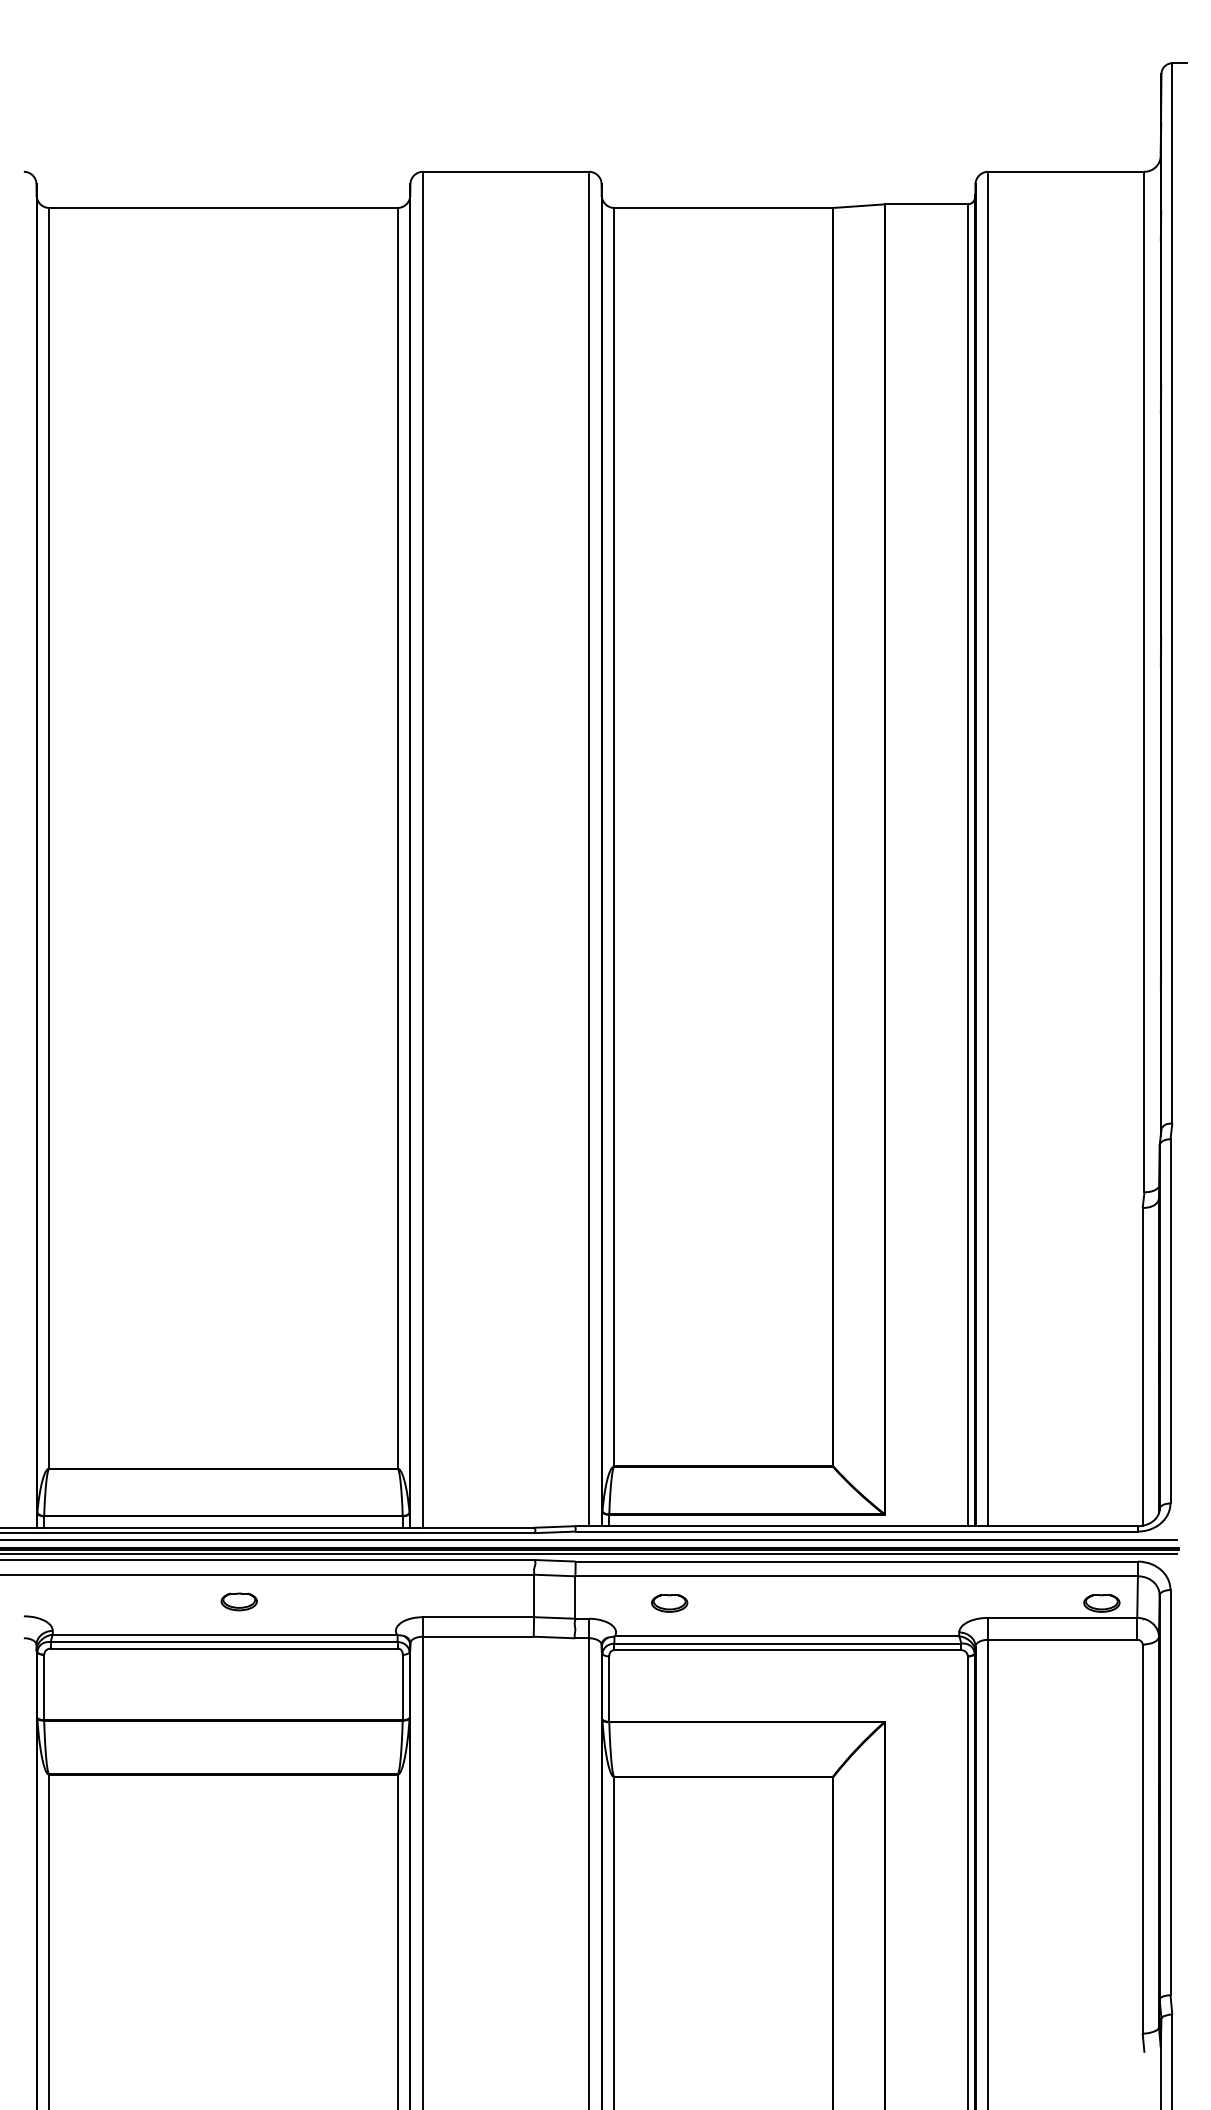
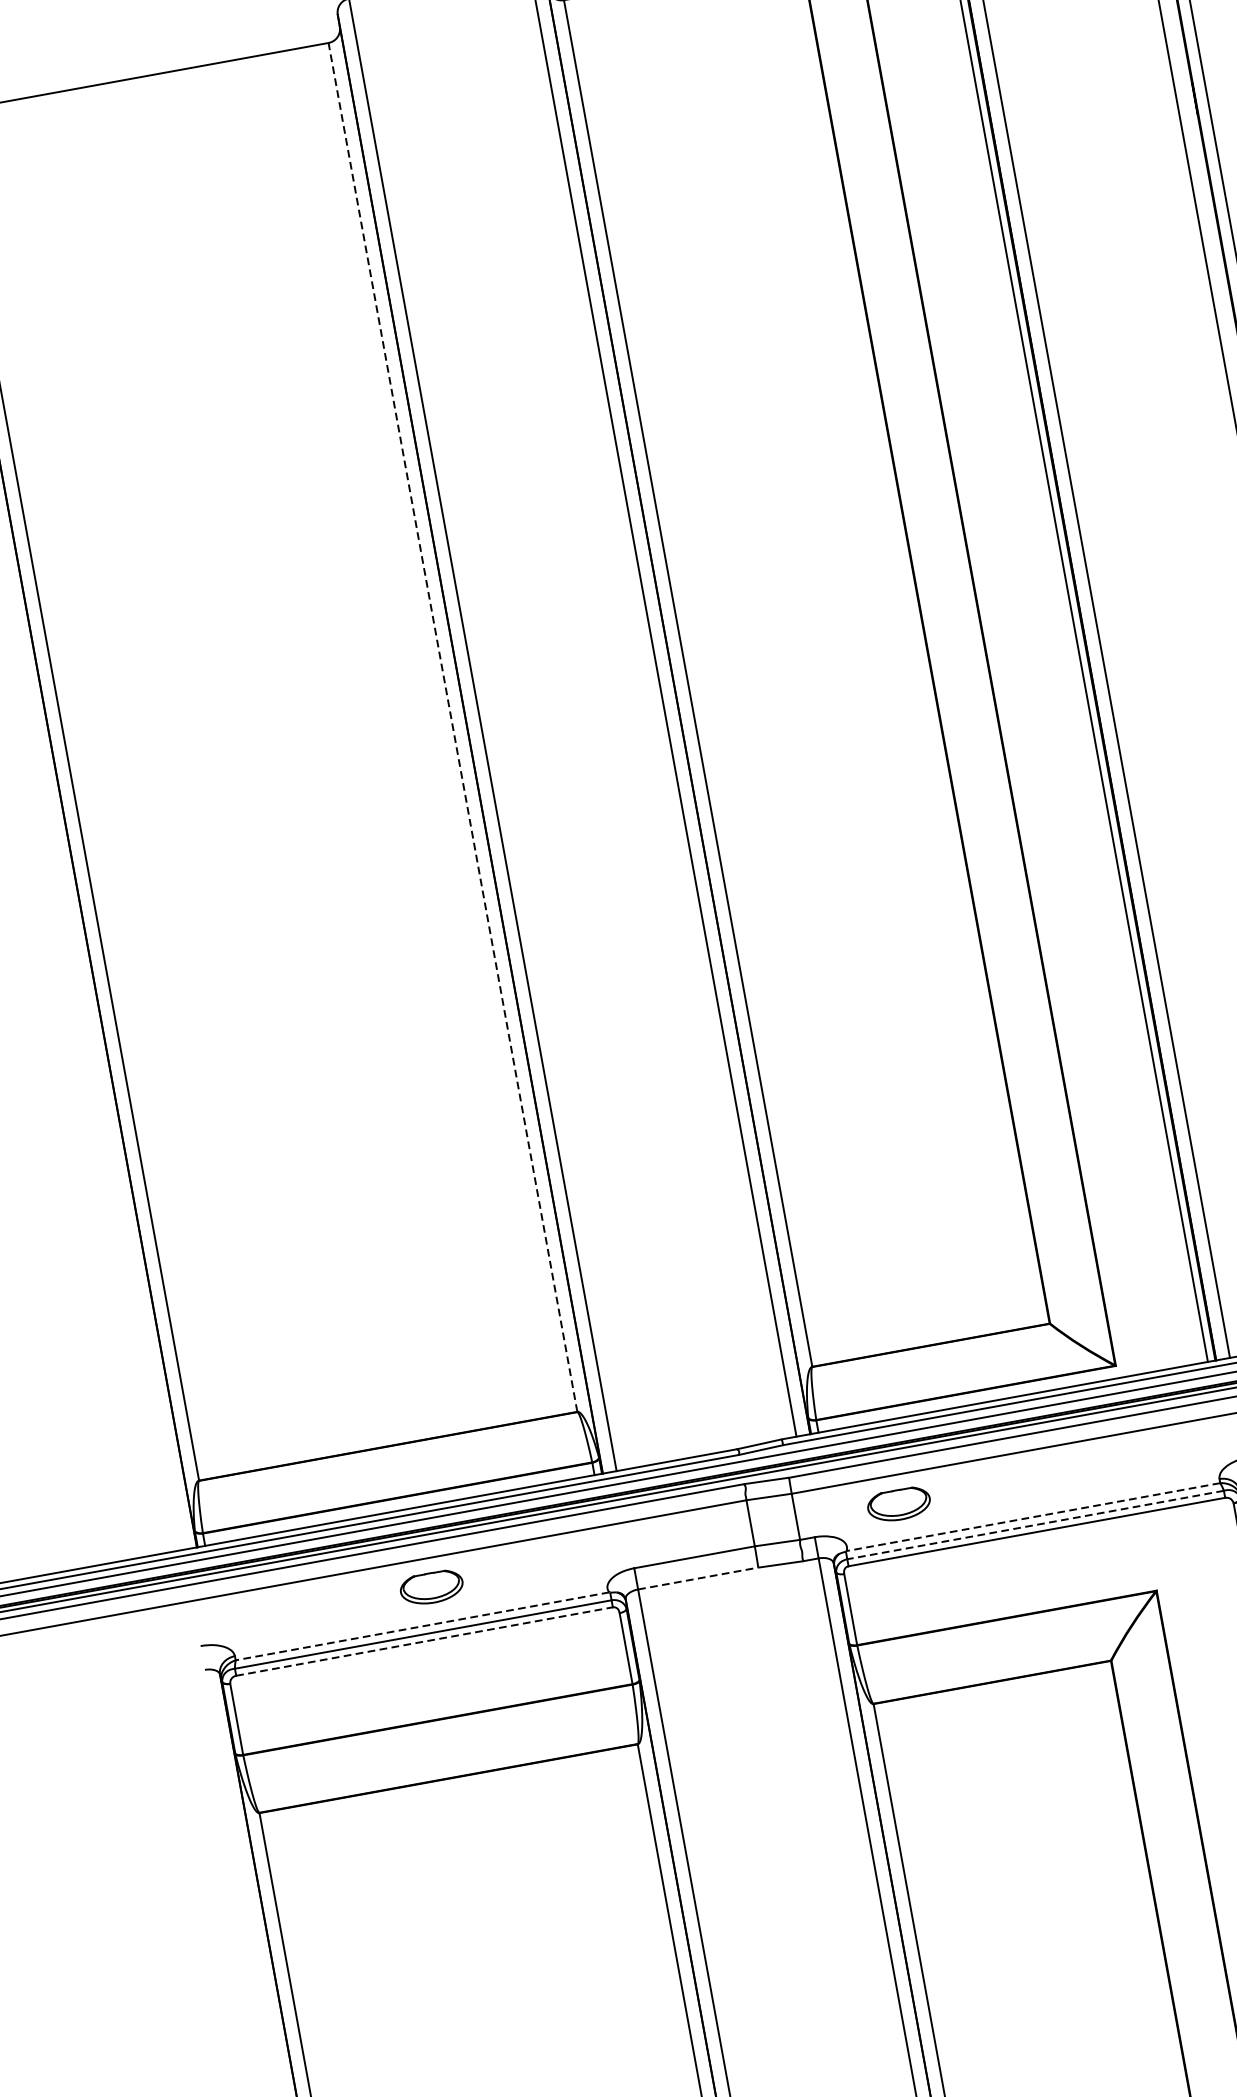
line: (397, 837) -> (452, 726), solid -> dashed
part: (238, 1601) -> (430, 1587), size x1.6
part: (669, 1603) -> (899, 1504), size x1.6
line: (224, 1634) -> (422, 1626), solid -> dashed
line: (478, 1636) -> (698, 1578), solid -> dashed
line: (786, 1636) -> (1032, 1517), solid -> dashed
line: (787, 1643) -> (1035, 1524), solid -> dashed
line: (224, 1648) -> (424, 1641), solid -> dashed

